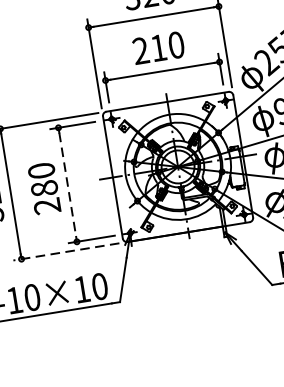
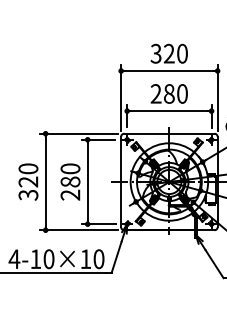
text: (158, 47) -> (169, 93), 210 -> 280
line: (67, 185) -> (87, 182), dashed -> solid
line: (65, 252) -> (78, 230), dashed -> solid

